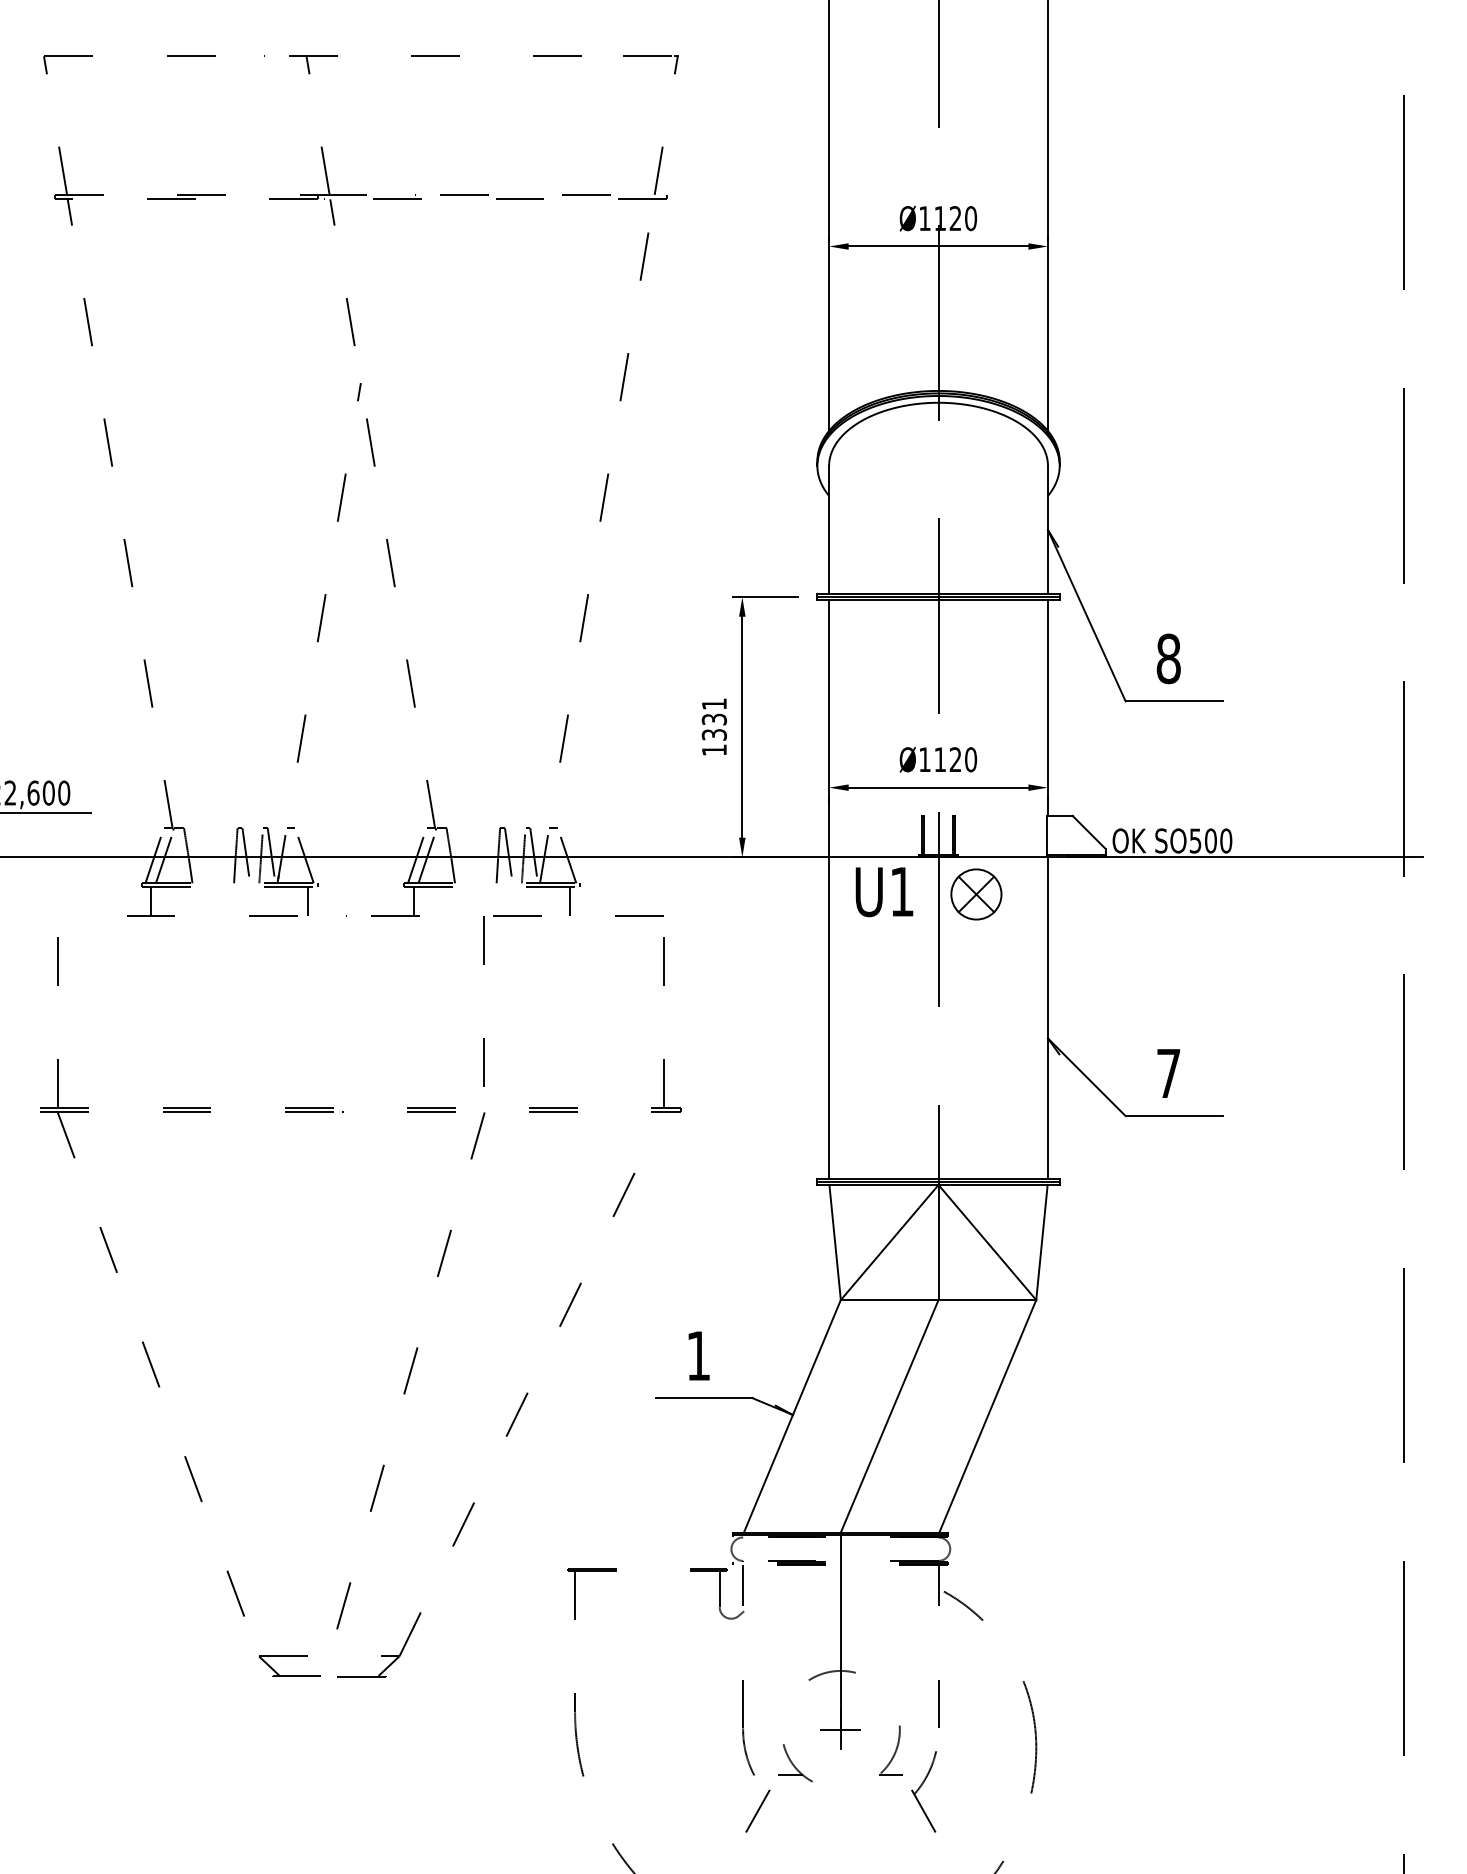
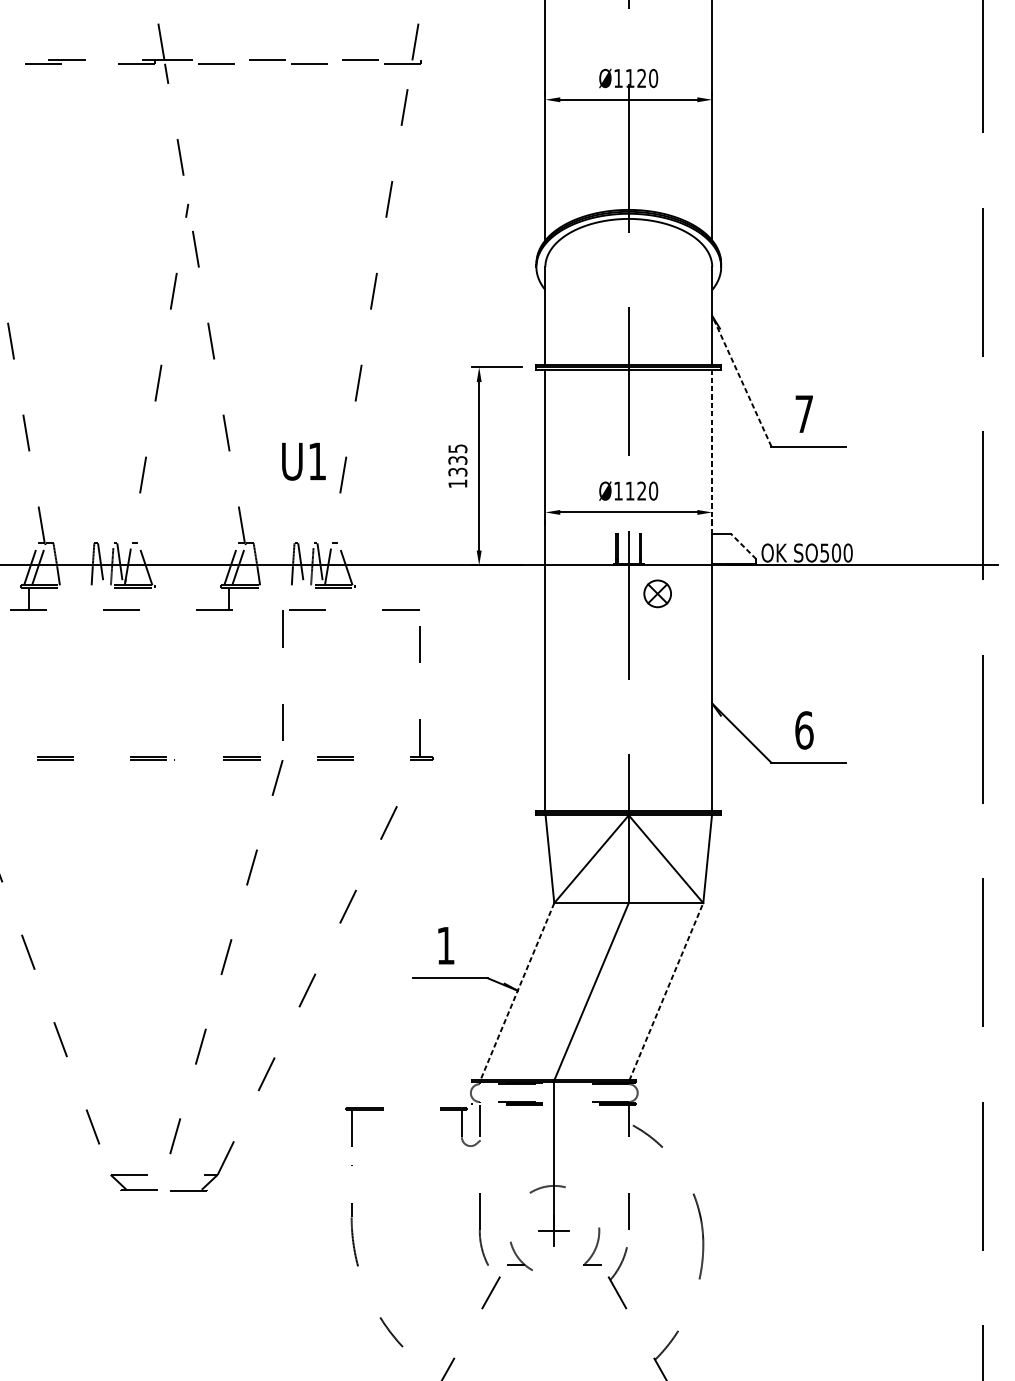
line: (1086, 615) -> (741, 381), solid -> dashed
text: (1168, 658) -> (804, 413), 8 -> 7
text: (714, 703) -> (457, 448), 1331 -> 1335
line: (1047, 708) -> (711, 452), solid -> dashed
line: (1088, 832) -> (743, 546), solid -> dashed
text: (884, 892) -> (303, 461), moved
part: (976, 894) -> (657, 593), size x0.7
line: (307, 901) -> (147, 599), removed
line: (570, 901) -> (348, 599), removed
text: (1169, 1073) -> (804, 730), 7 -> 6
line: (792, 1416) -> (517, 991), solid -> dashed
line: (987, 1416) -> (666, 991), solid -> dashed

